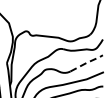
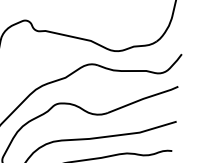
line: (86, 62) -> (142, 97), dashed -> solid

